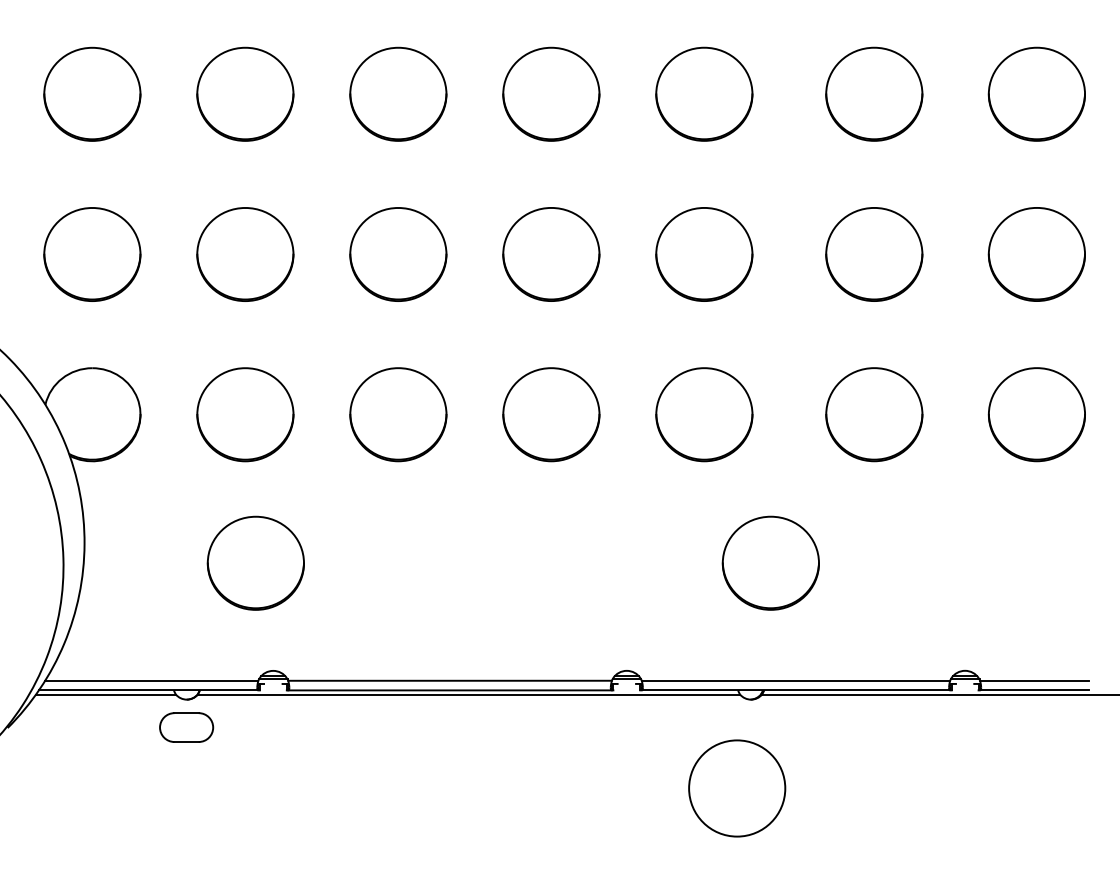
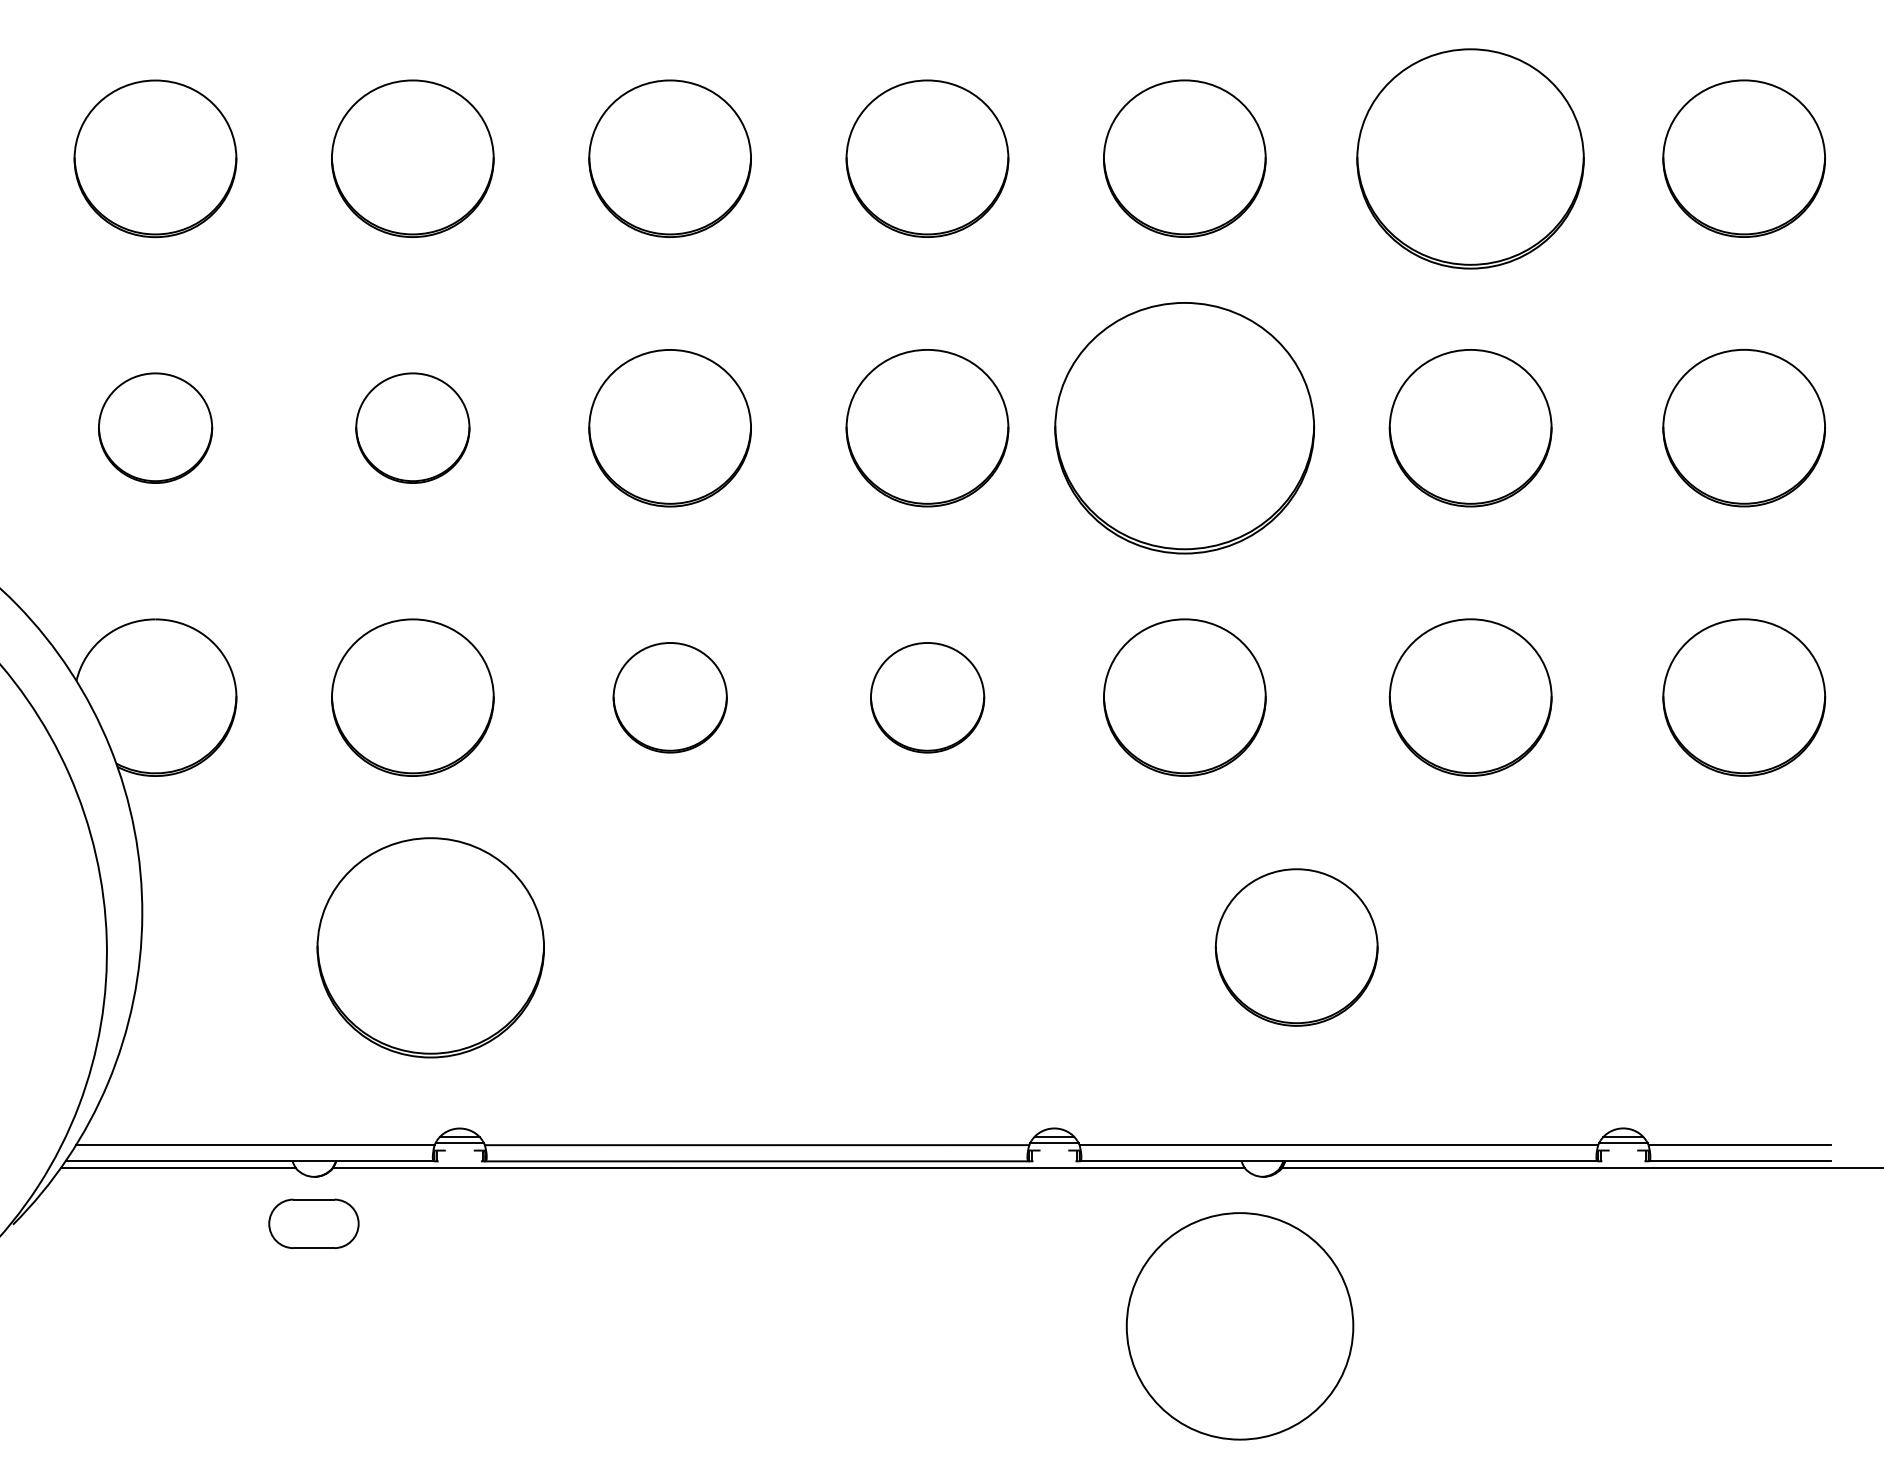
part: (874, 93) -> (1470, 157), size x1.4
part: (92, 254) -> (155, 428), size x0.7
part: (245, 254) -> (413, 428), size x0.7
part: (704, 254) -> (1185, 428), size x1.6
part: (398, 414) -> (670, 697), size x0.7
part: (551, 414) -> (927, 697), size x0.7
part: (255, 562) -> (429, 946), size x1.4
circle: (737, 788) -> (1240, 1326), size x1.4

